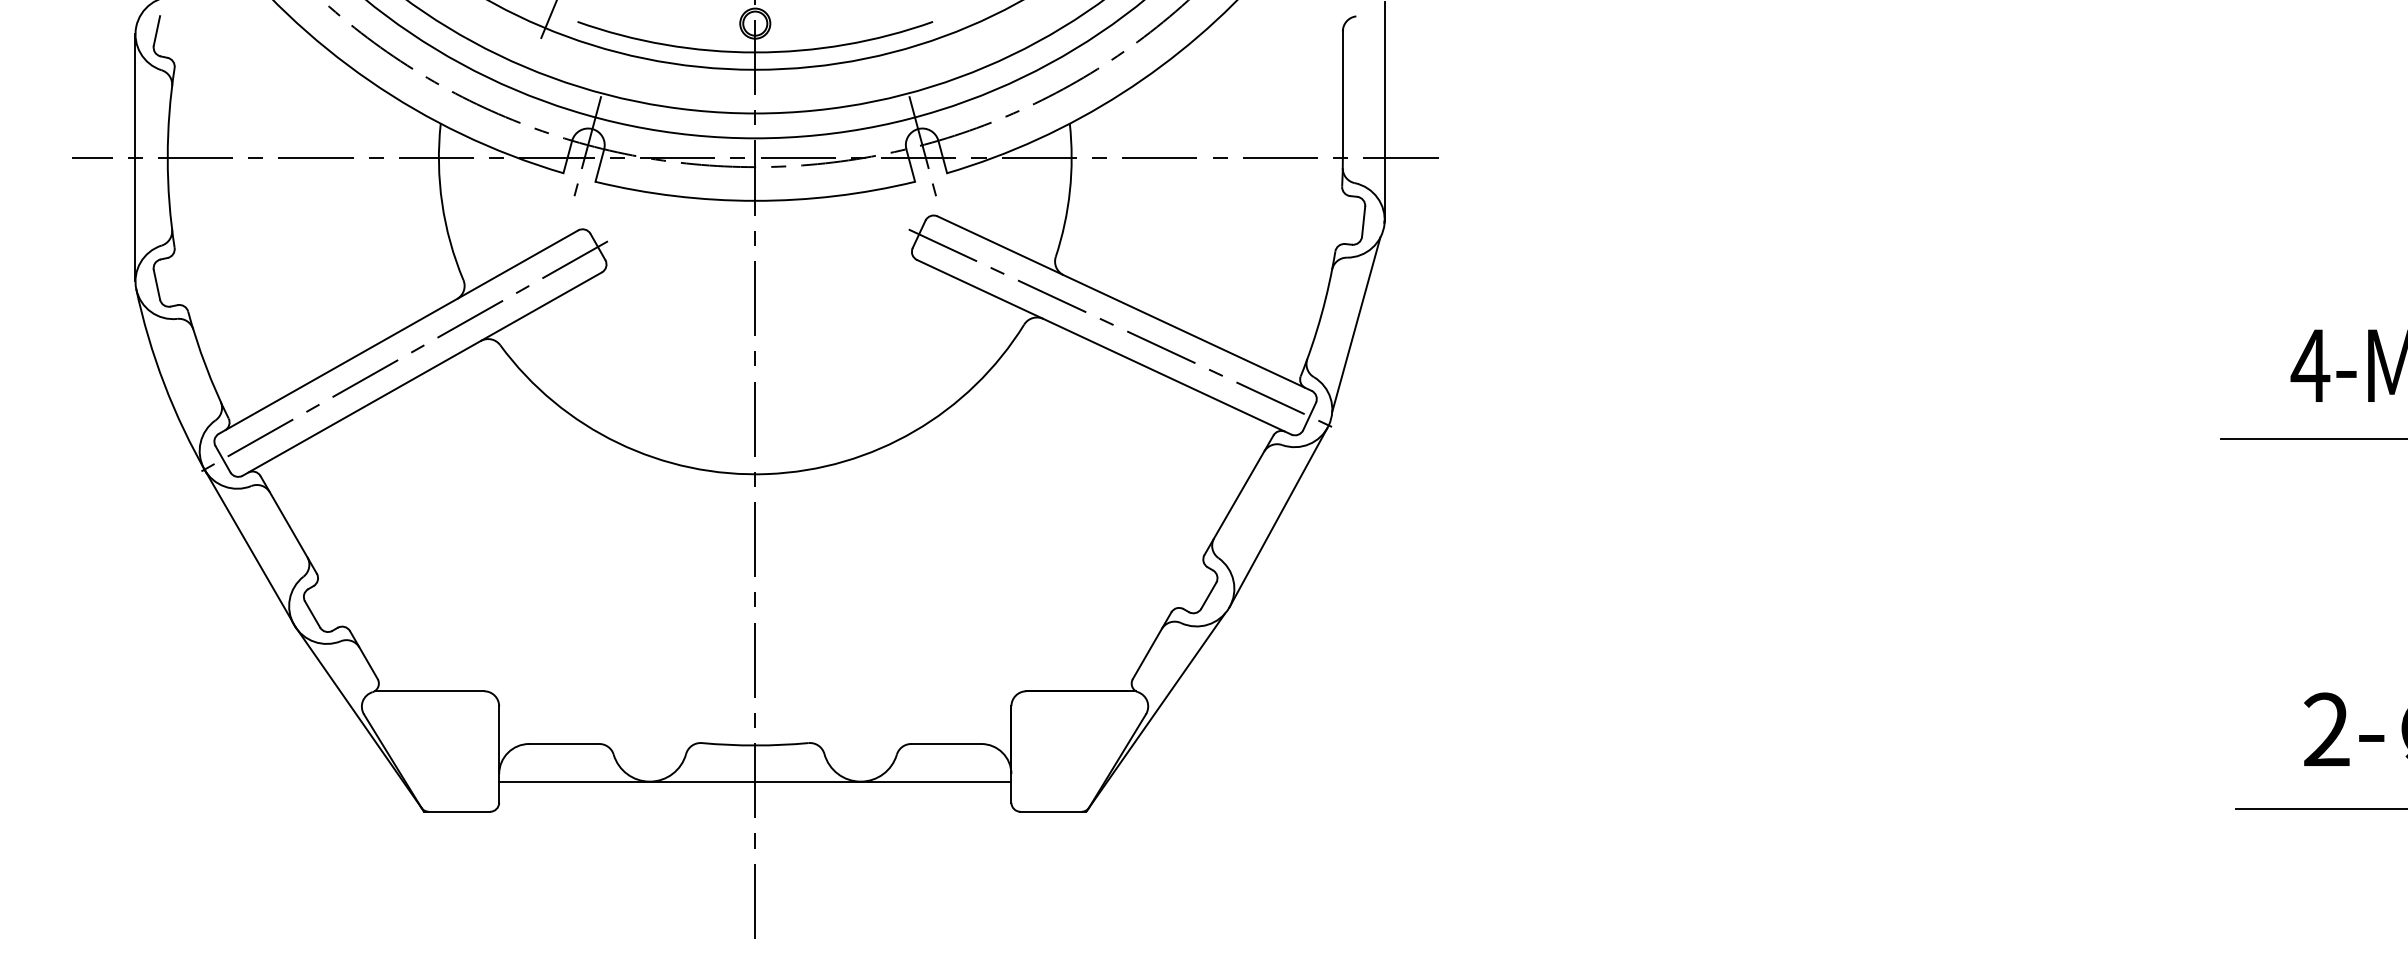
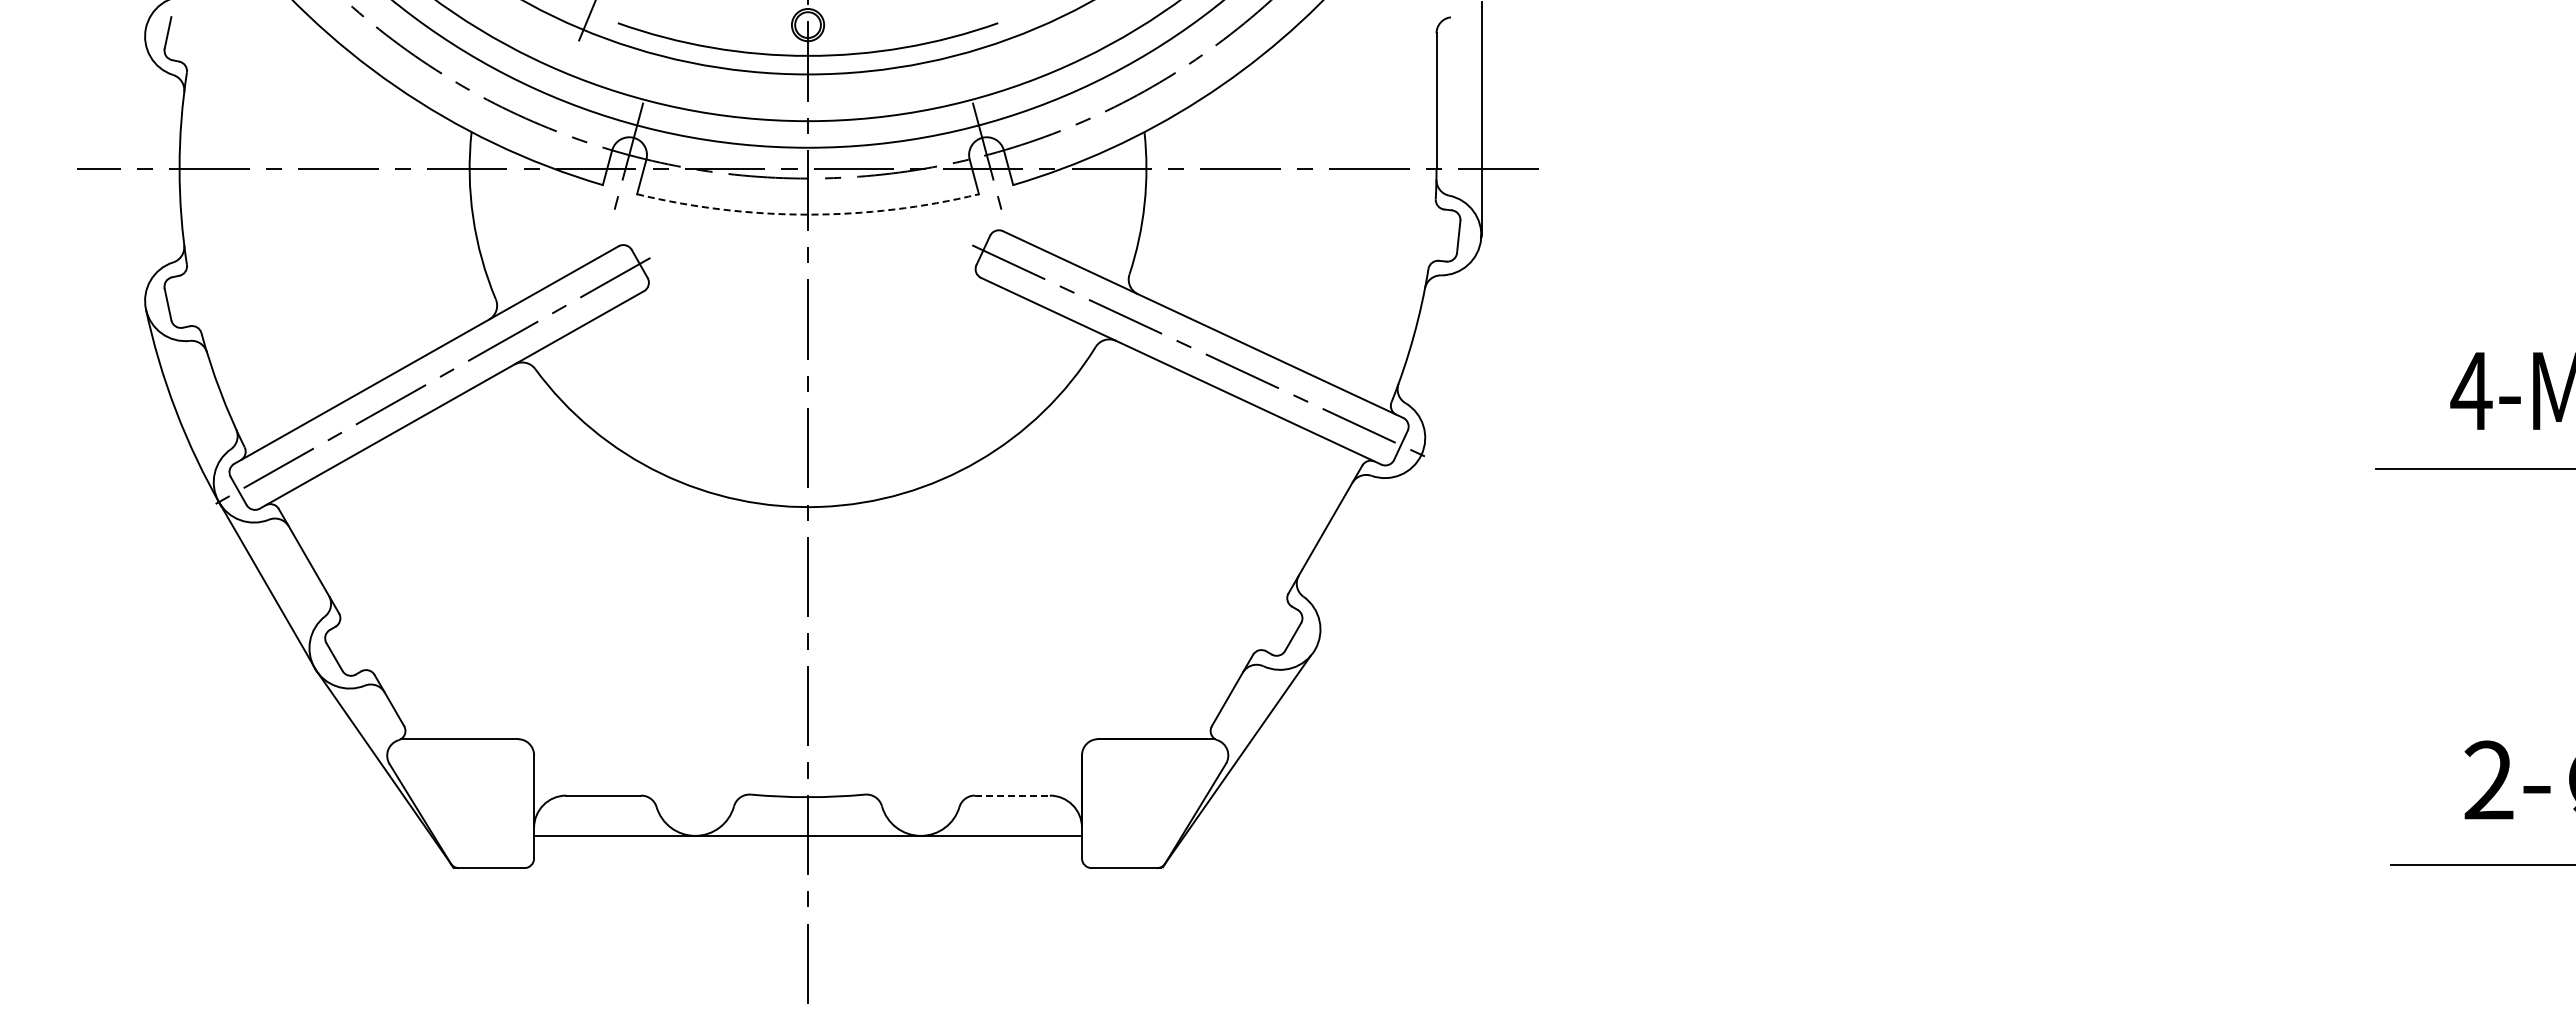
line: (135, 157) -> (145, 168), removed
arc: (755, 200) -> (808, 214), solid -> dashed
line: (1355, 324) -> (1450, 346), removed
line: (1278, 517) -> (1367, 553), removed
line: (946, 743) -> (1012, 795), solid -> dashed

